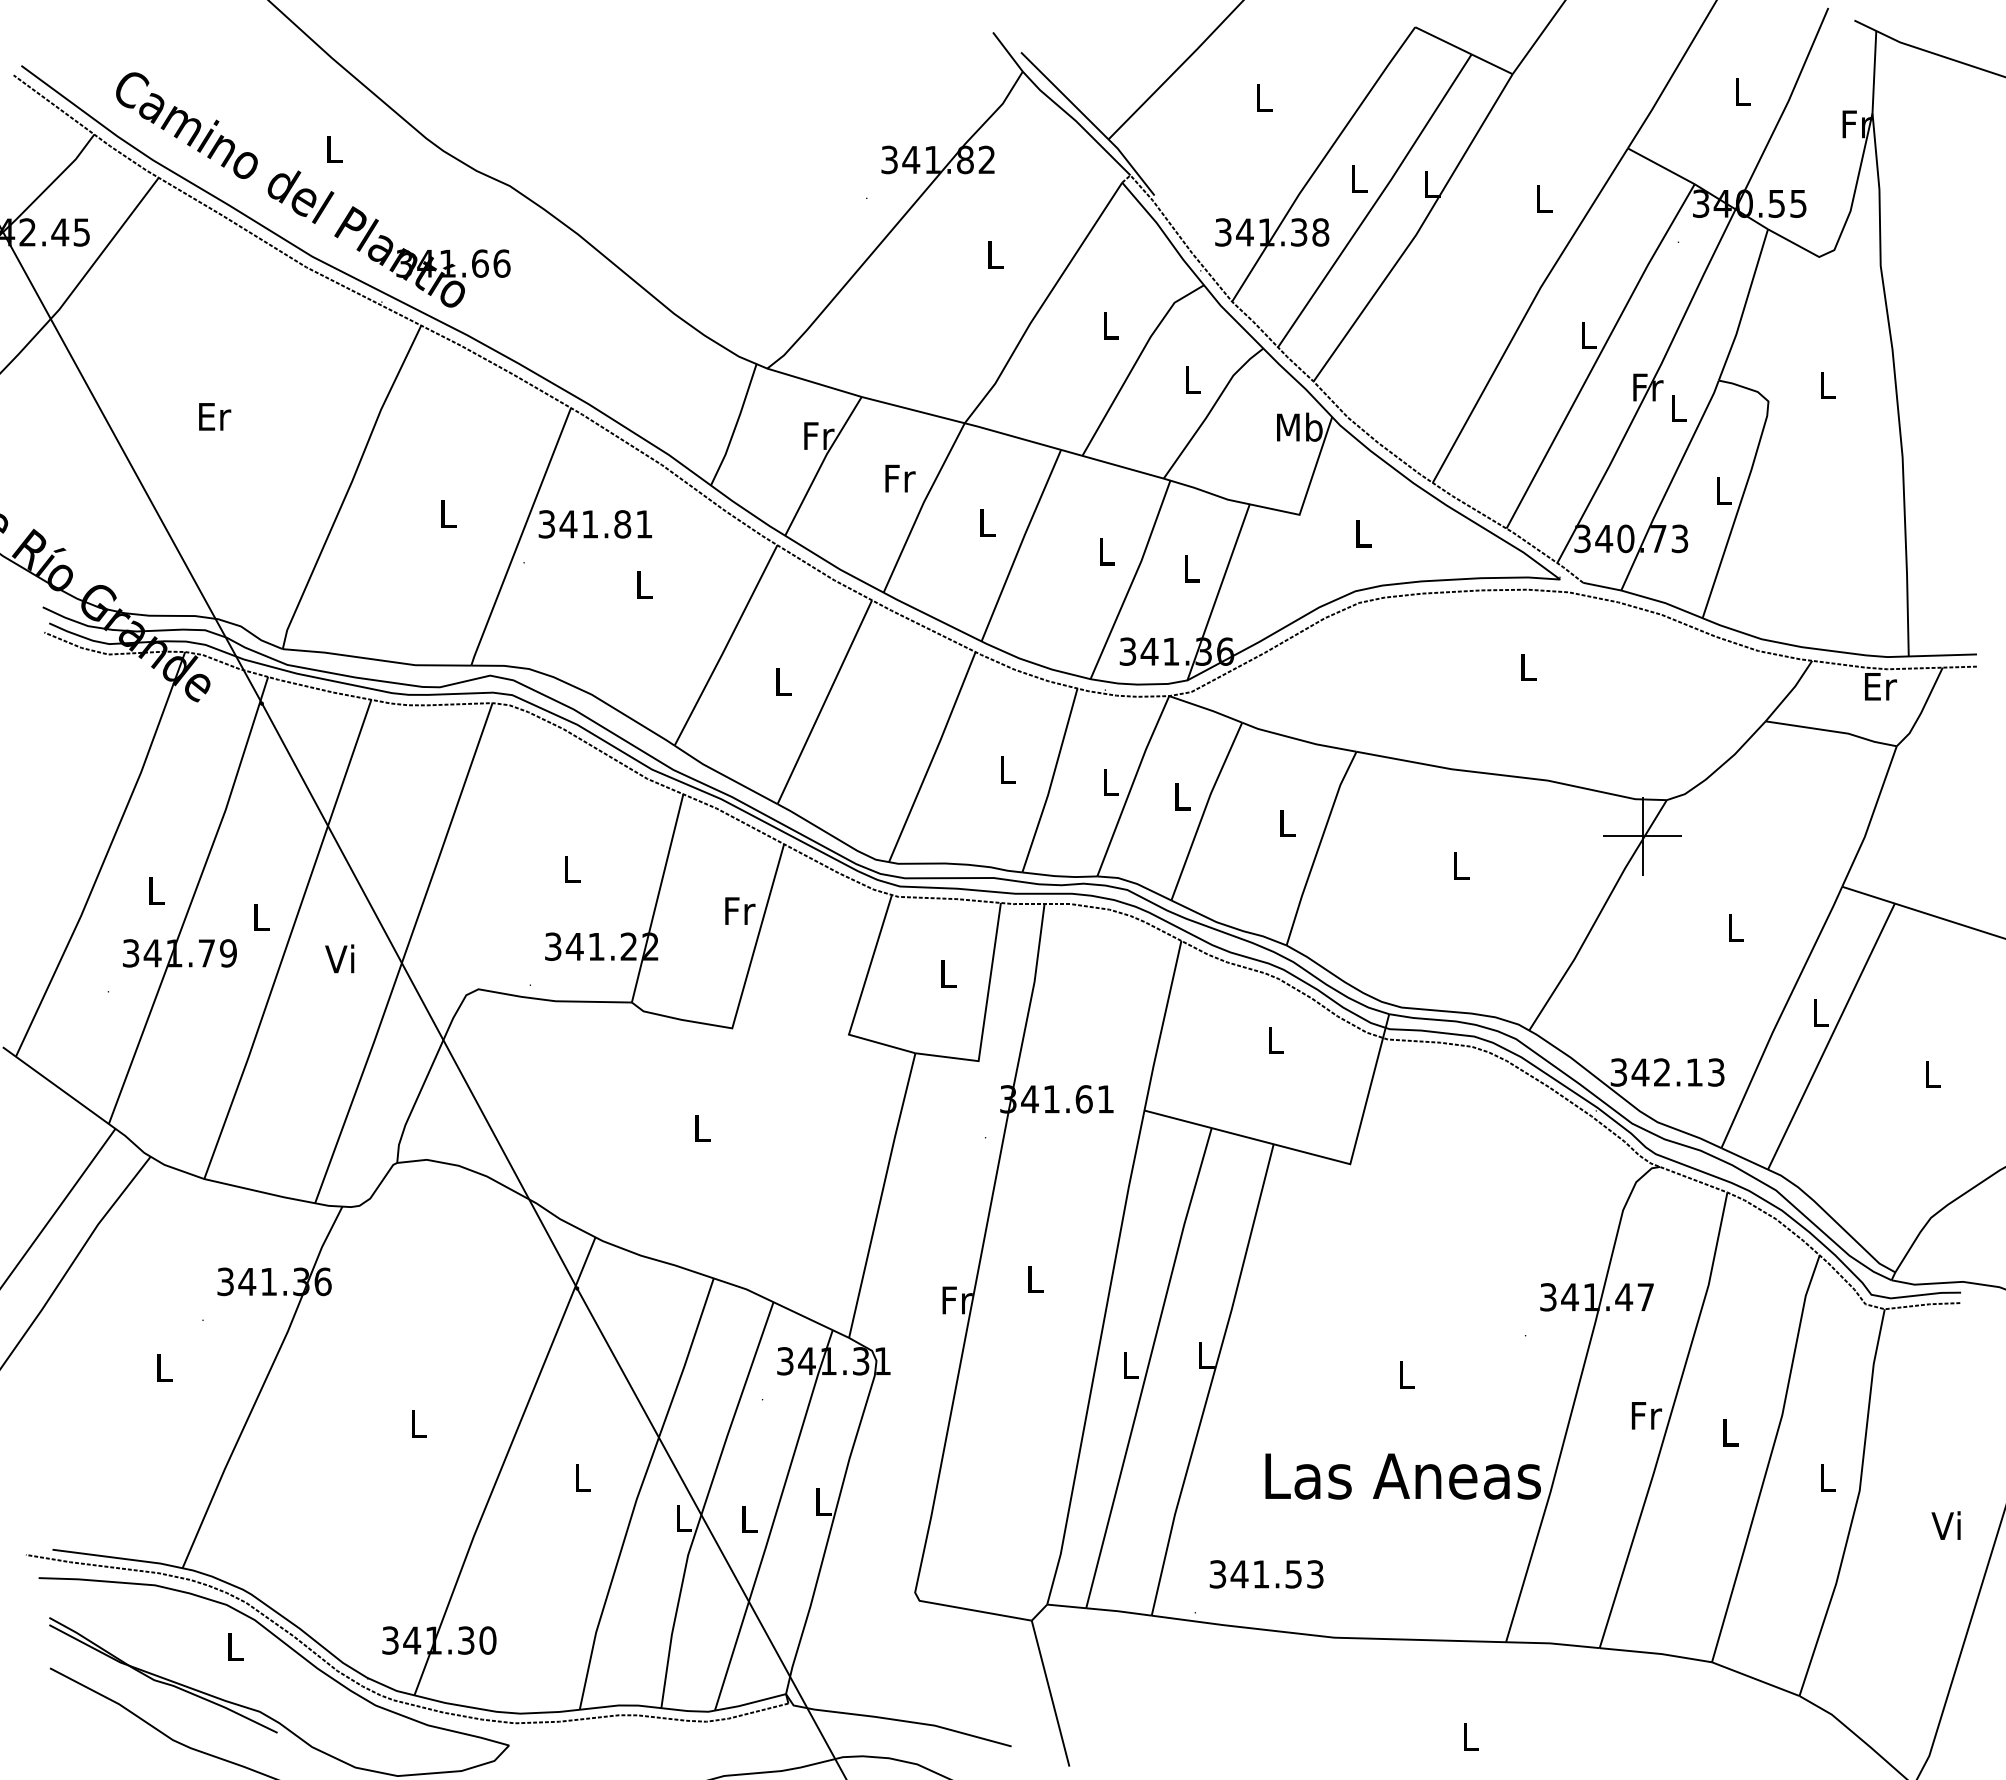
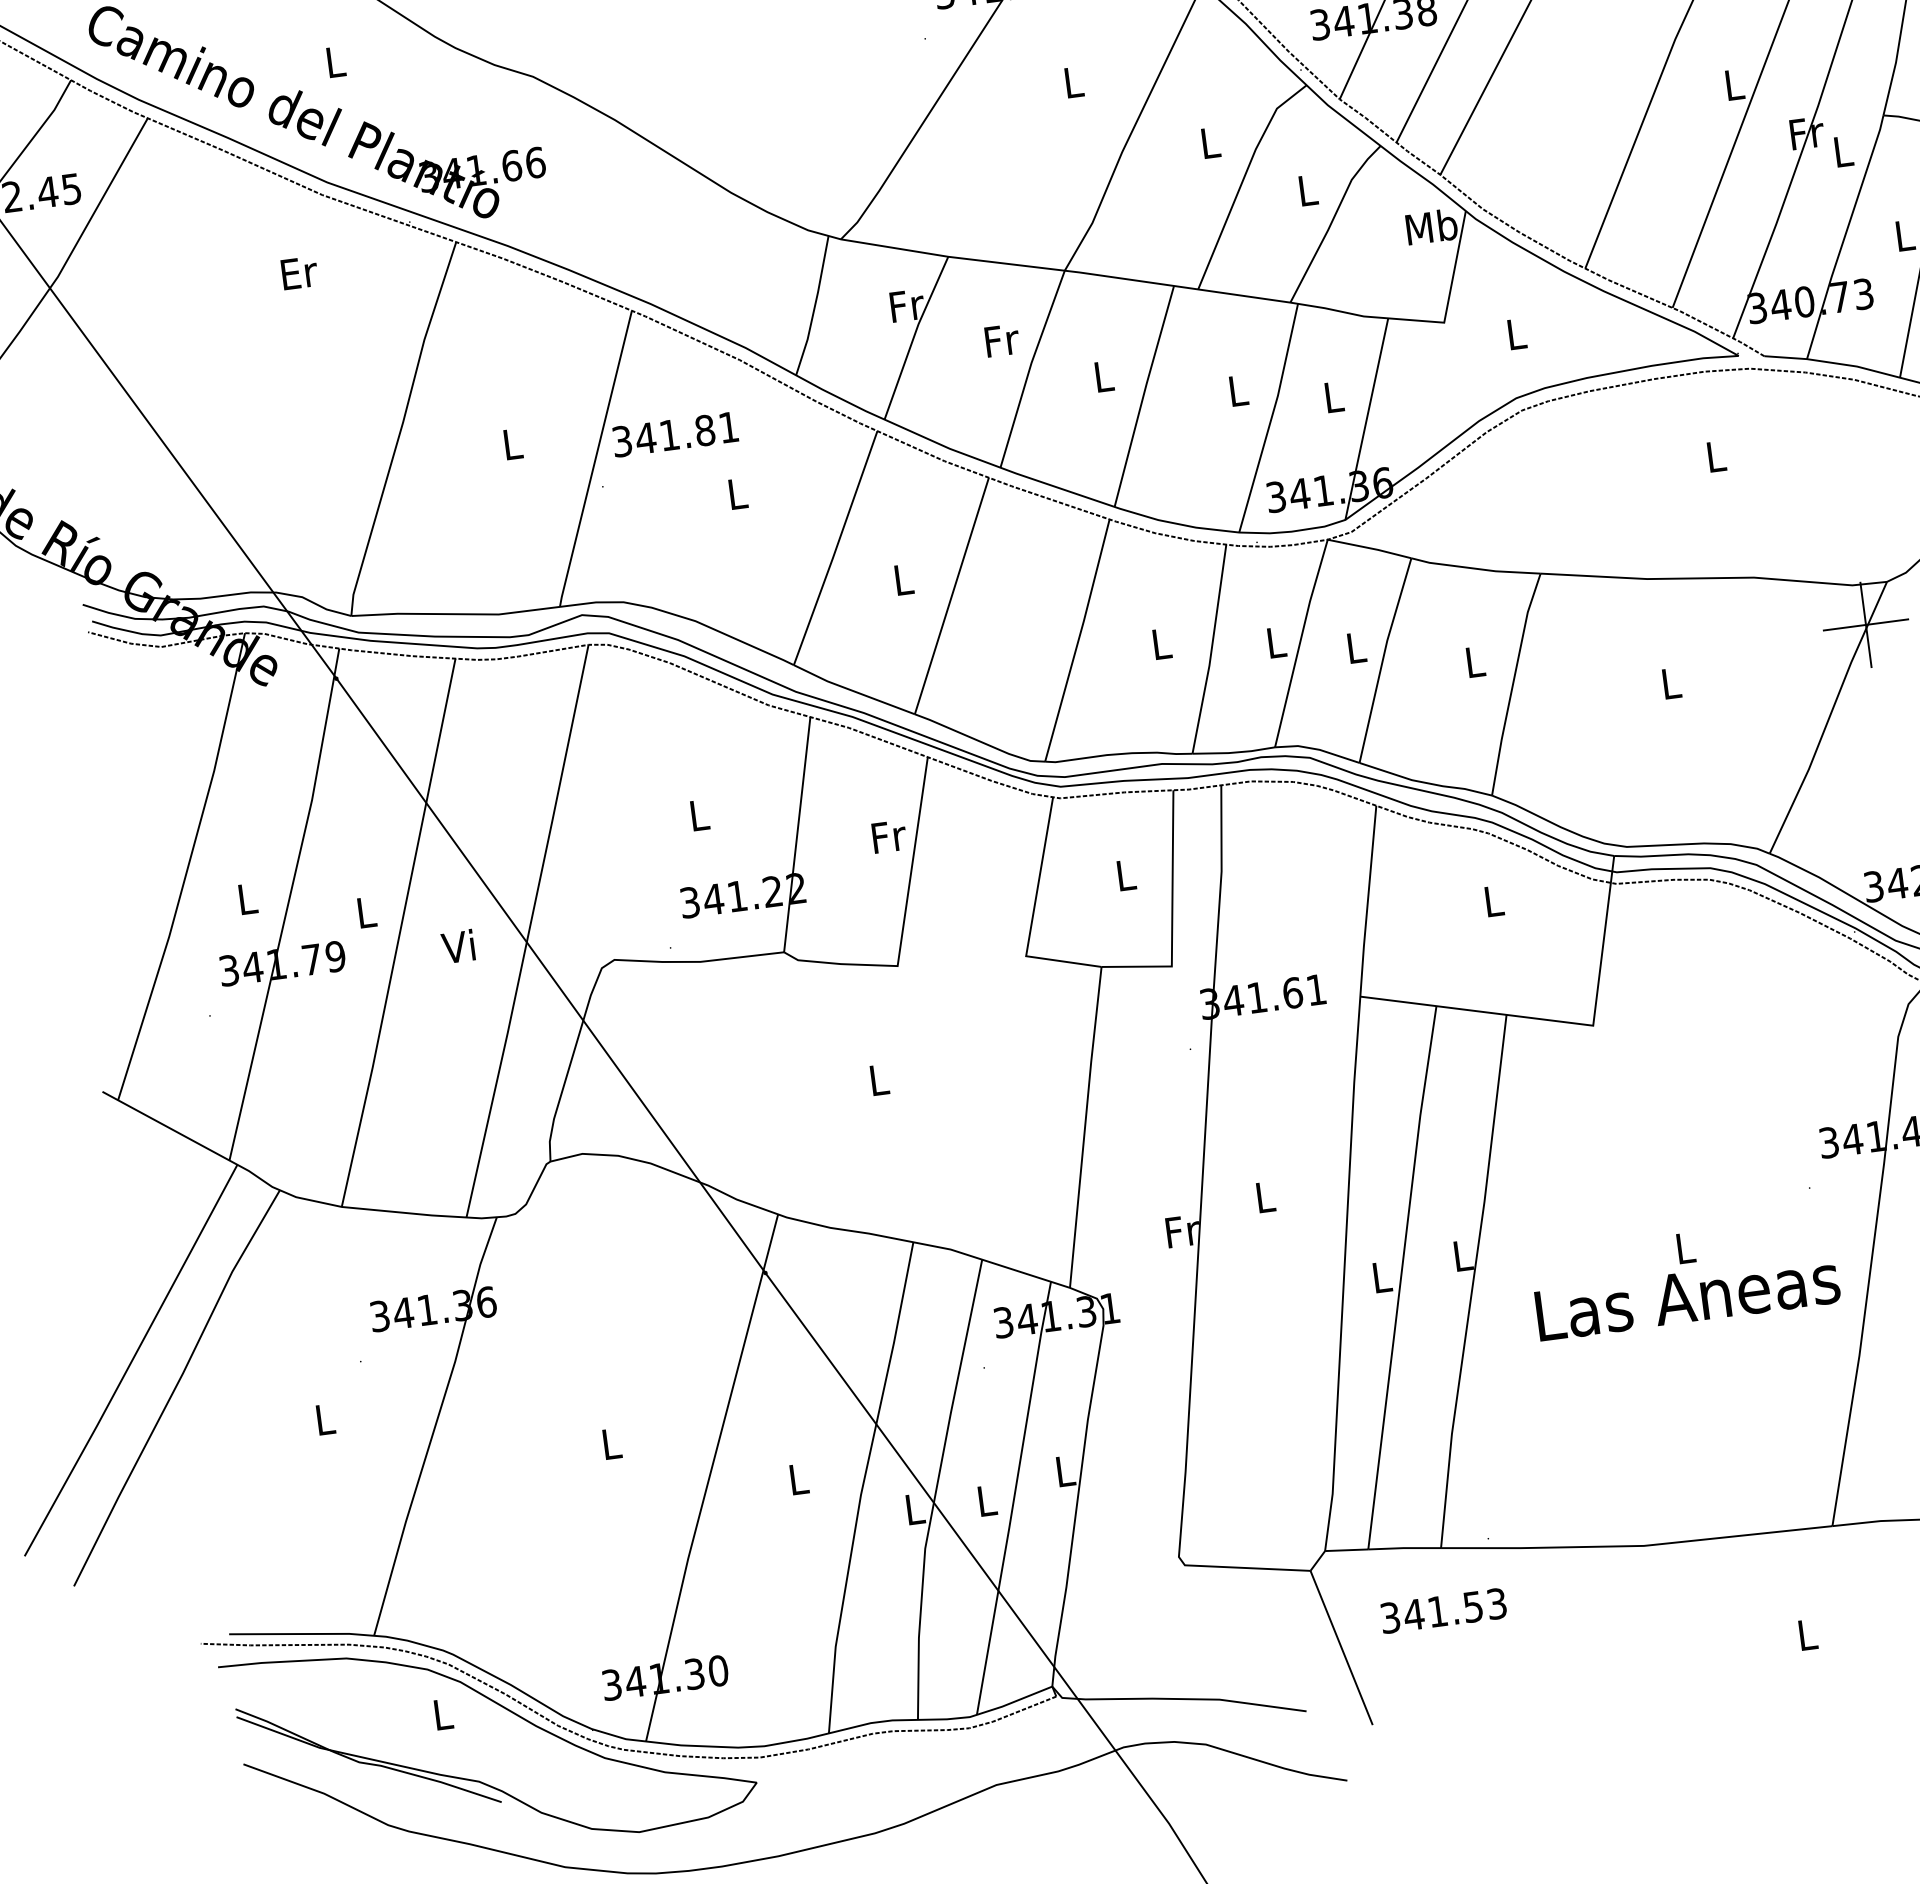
text: (215, 416) -> (300, 272), moved
text: (1402, 1476) -> (1687, 1297), moved
text: (1266, 1574) -> (1443, 1611), moved

